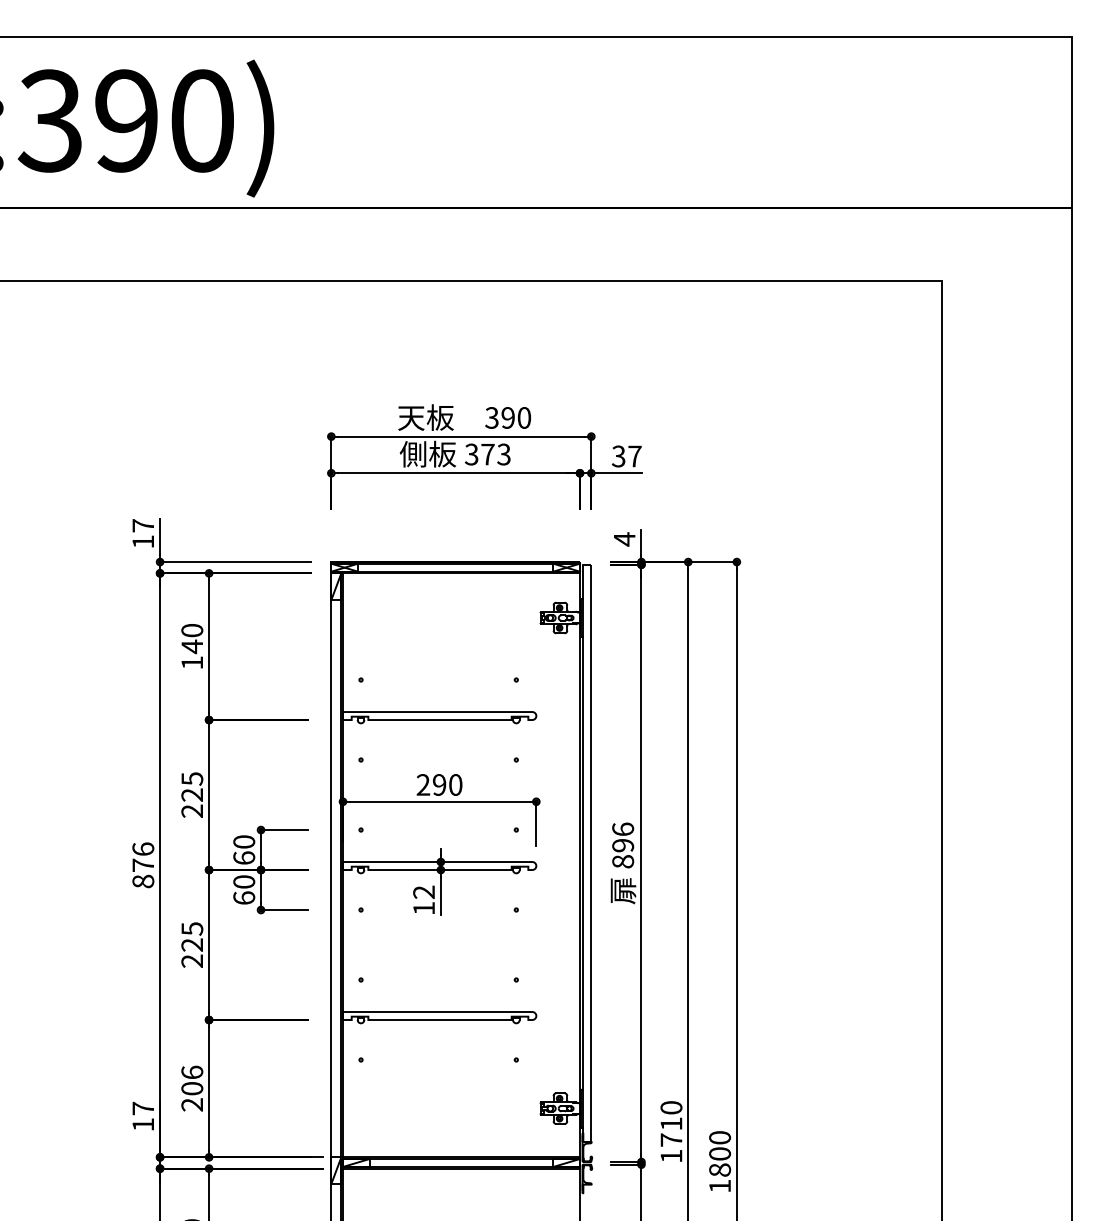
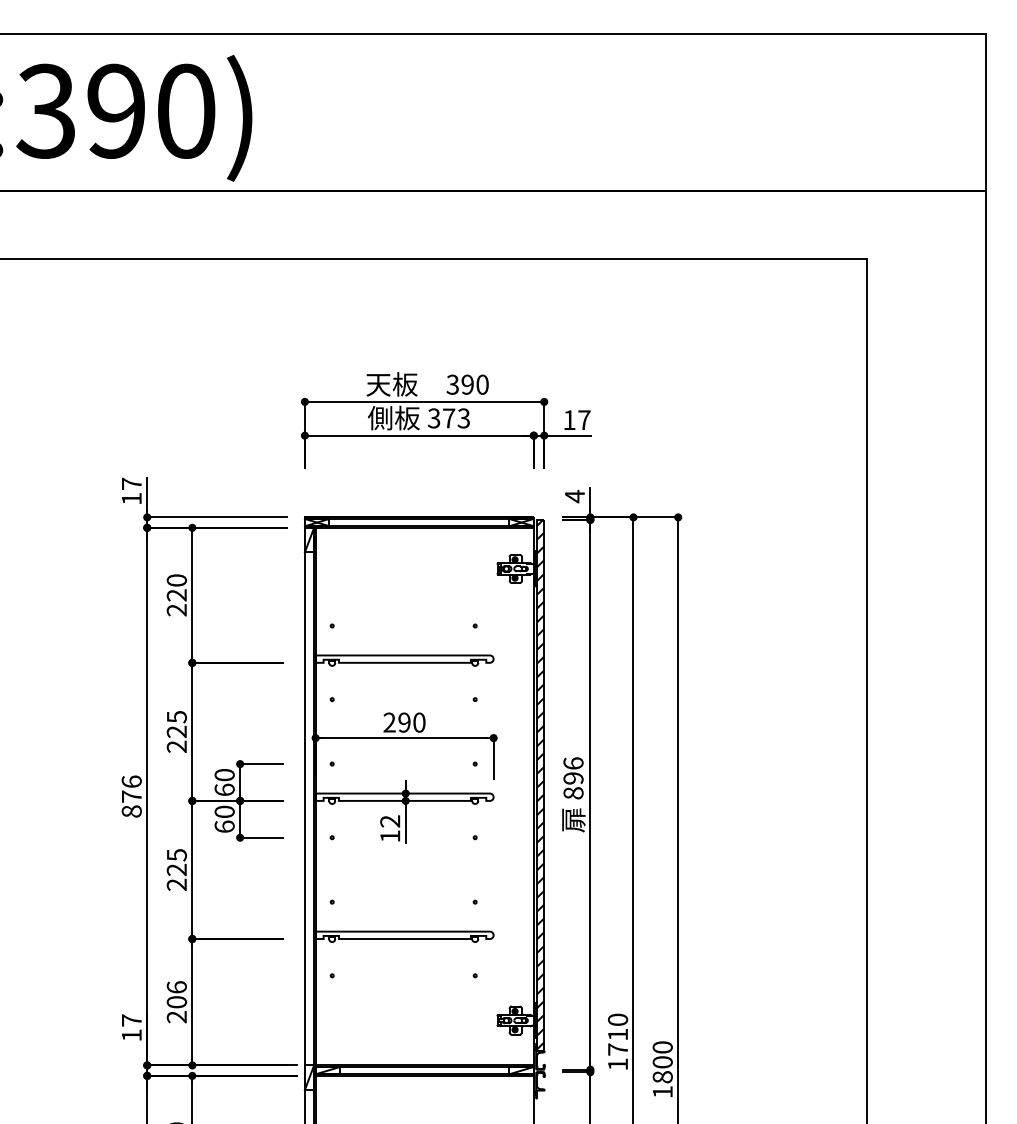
text: (618, 456) -> (569, 420), 37 -> 17
text: (191, 654) -> (176, 602), 140 -> 220
hatch: (587, 852) -> (540, 784), added

